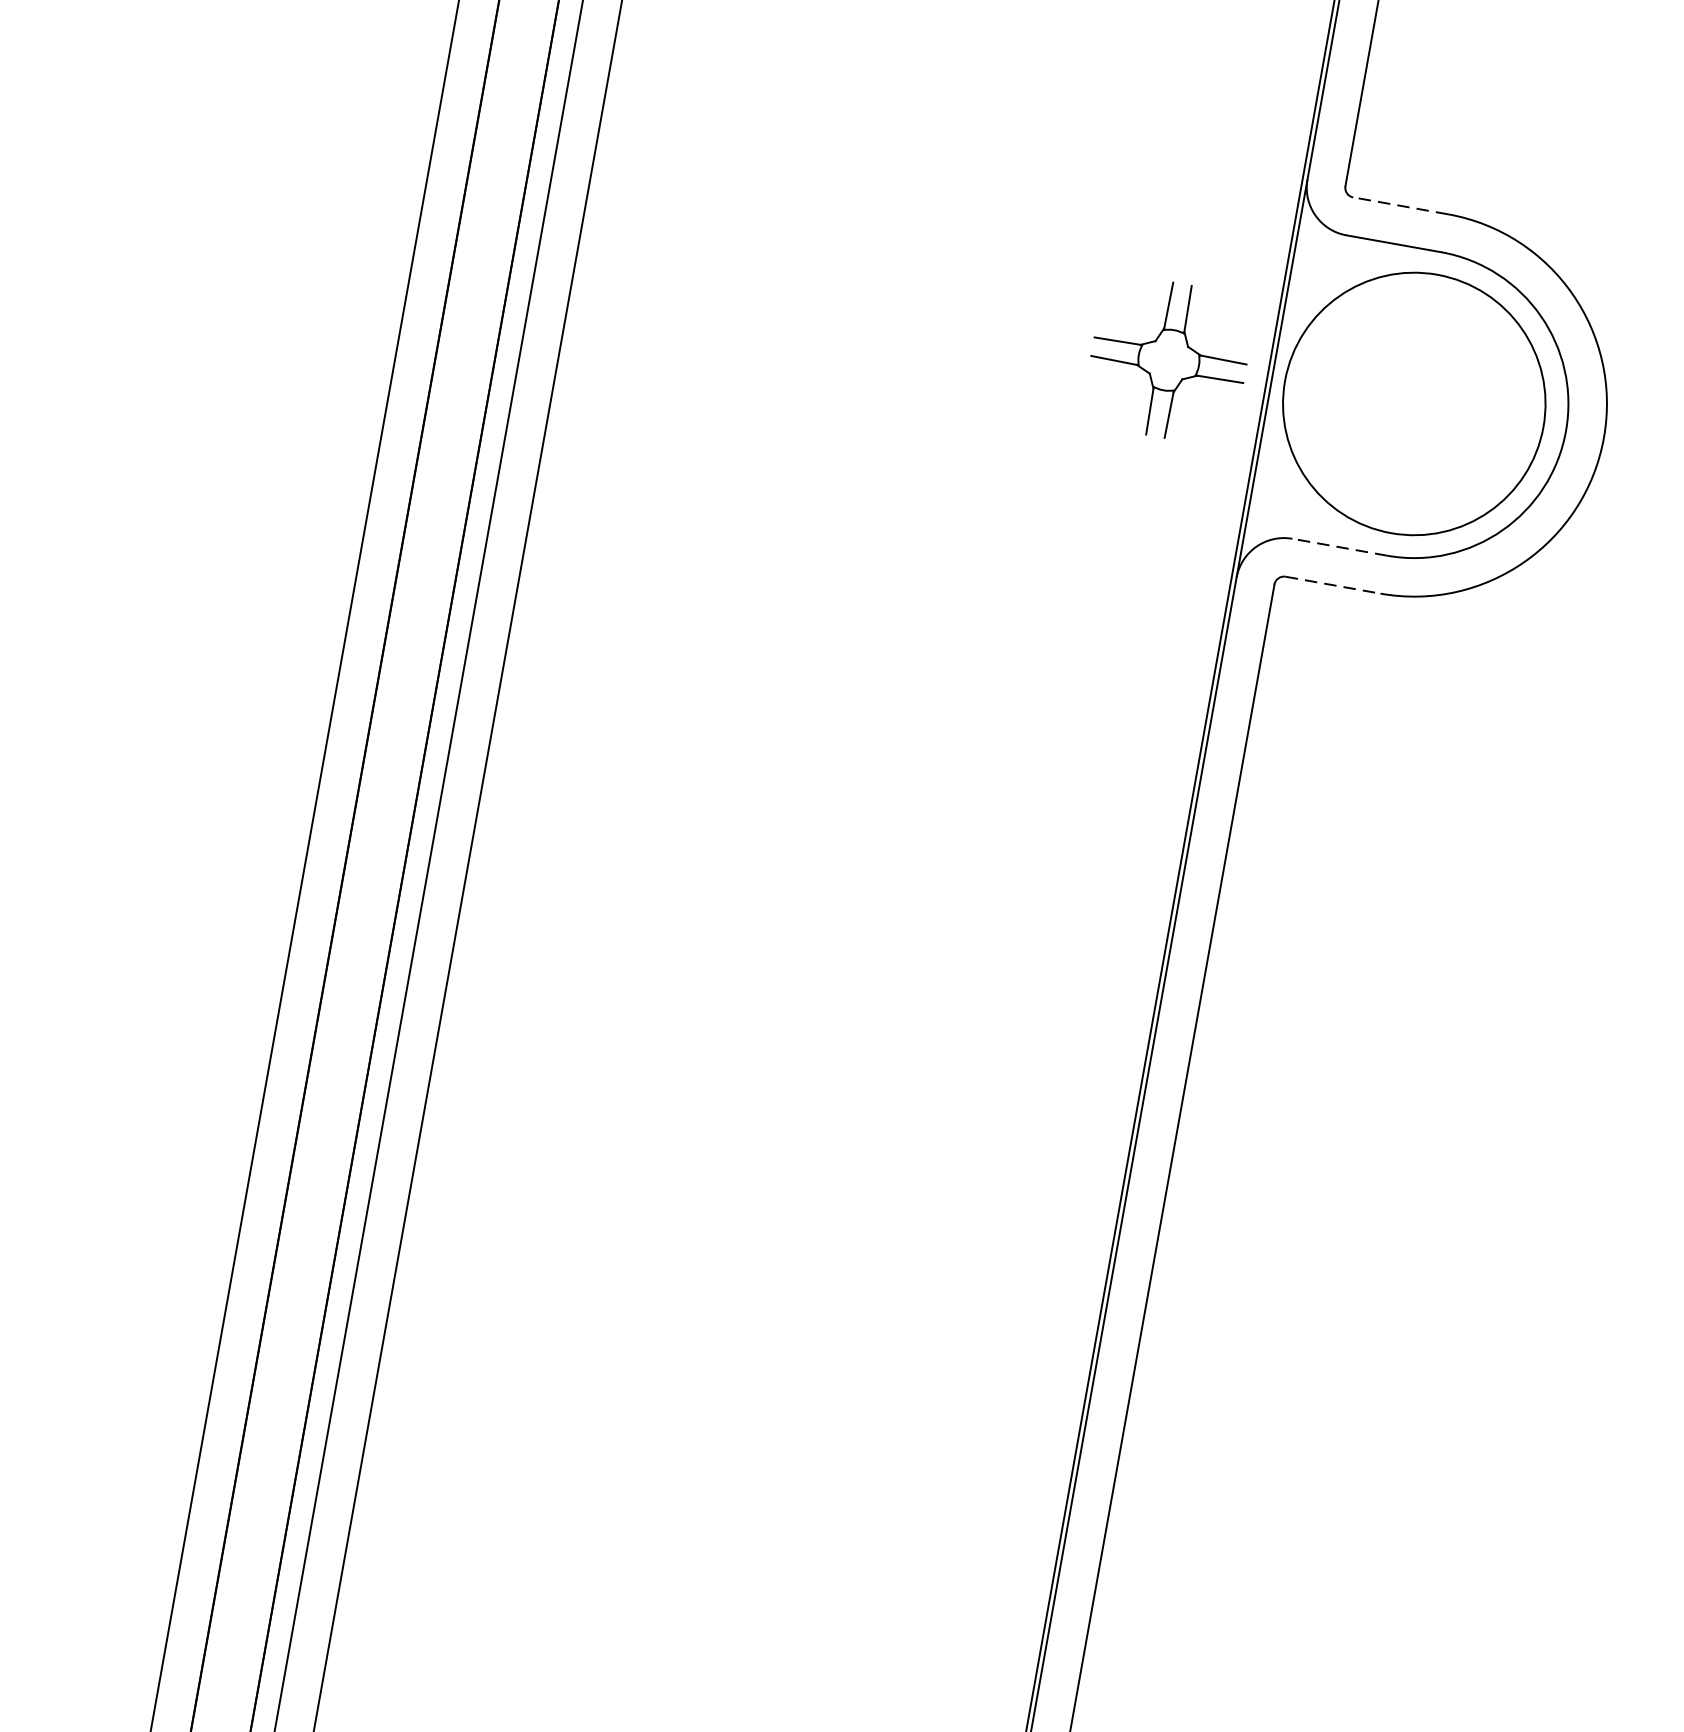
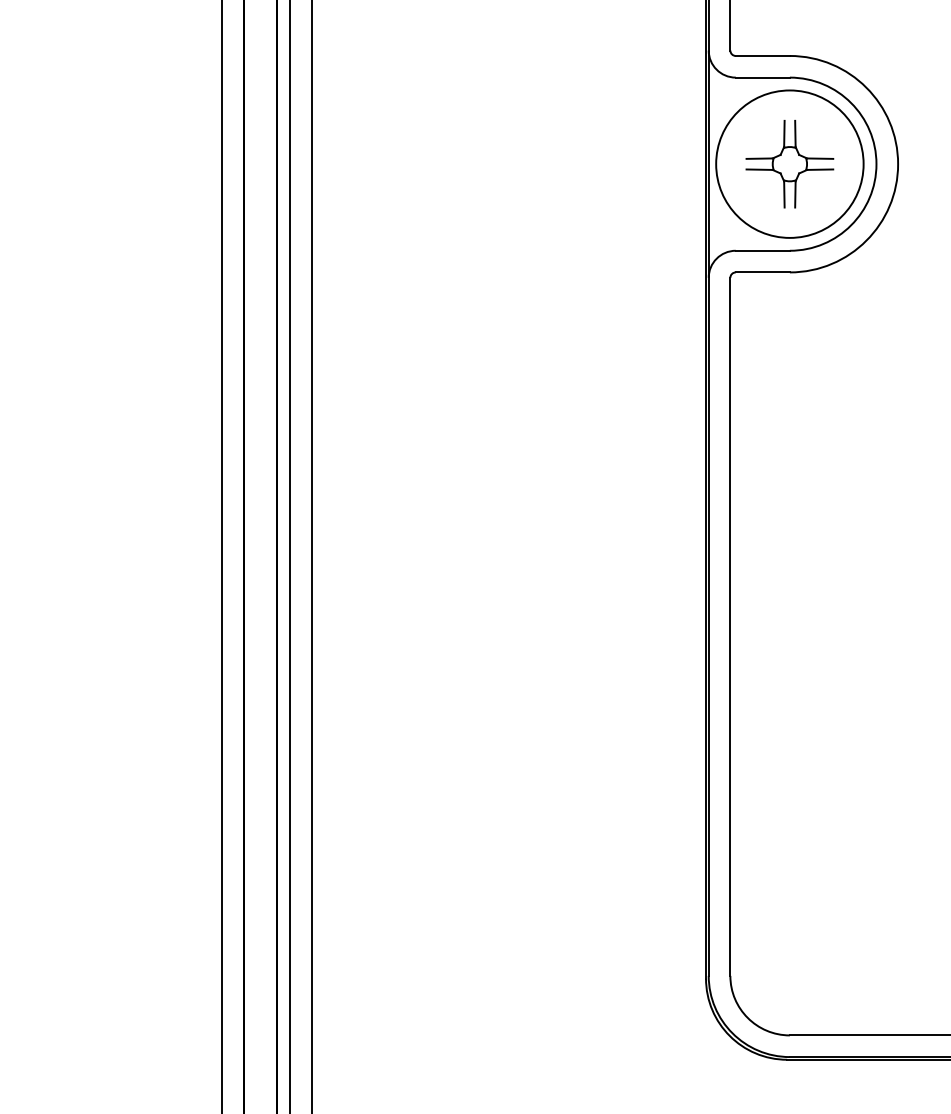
line: (1400, 204) -> (762, 55), dashed -> solid
part: (1168, 360) -> (789, 164), moved
line: (1339, 546) -> (762, 250), dashed -> solid
line: (1334, 585) -> (763, 272), dashed -> solid

